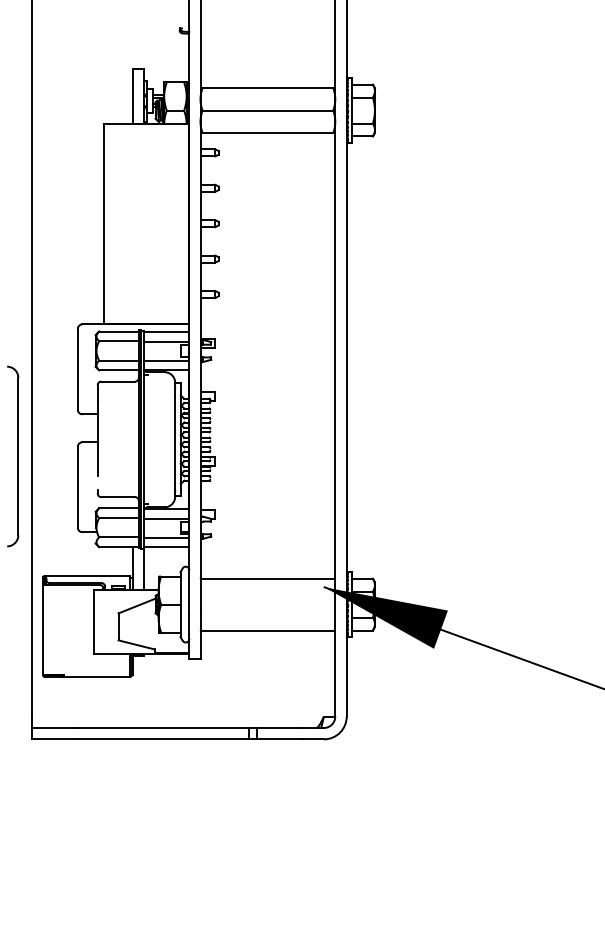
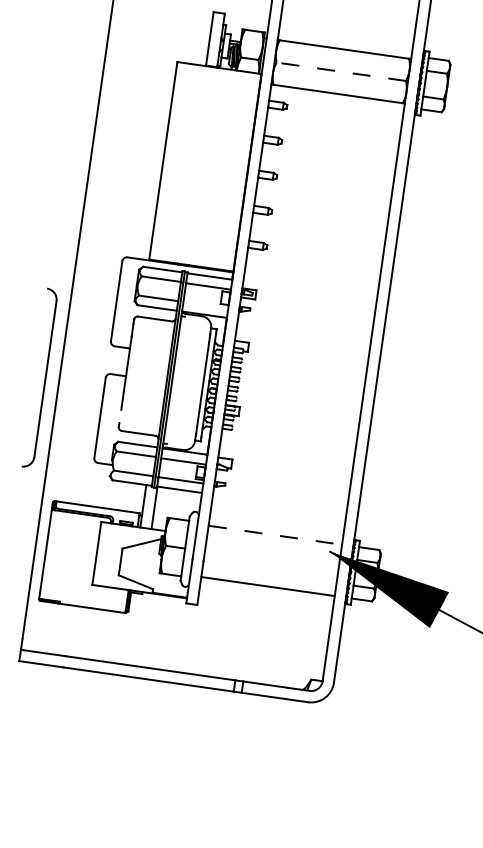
line: (267, 110) -> (340, 71), solid -> dashed
line: (166, 360) -> (205, 304), removed
line: (268, 578) -> (275, 535), solid -> dashed

